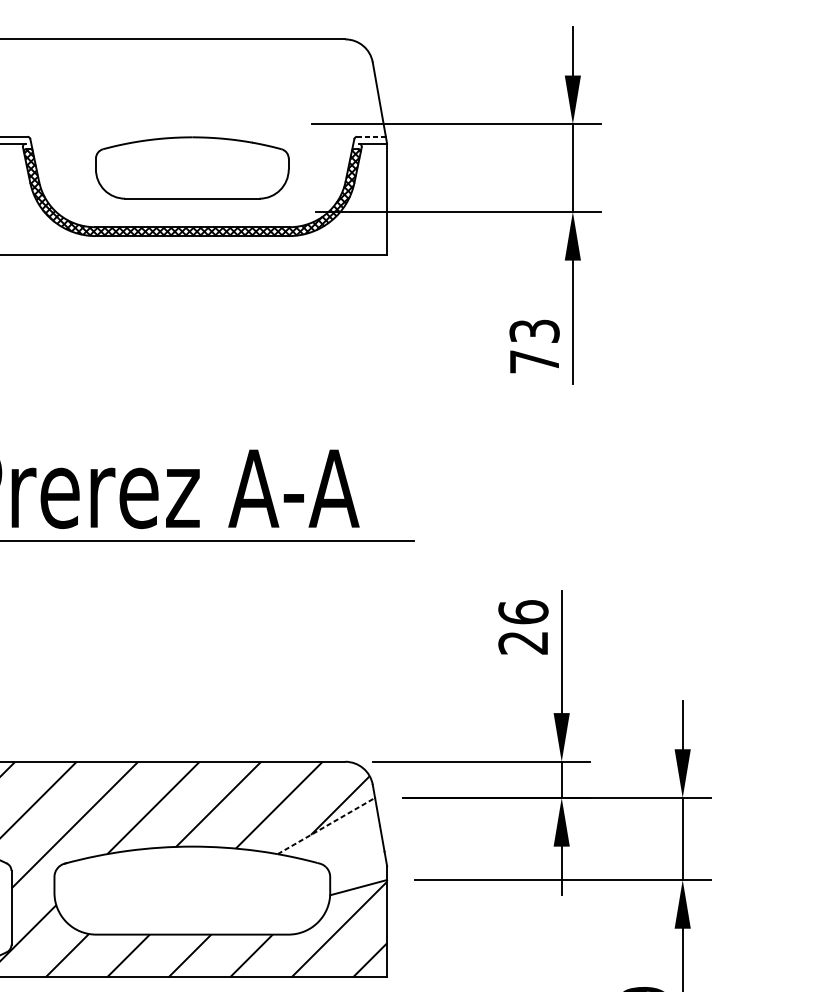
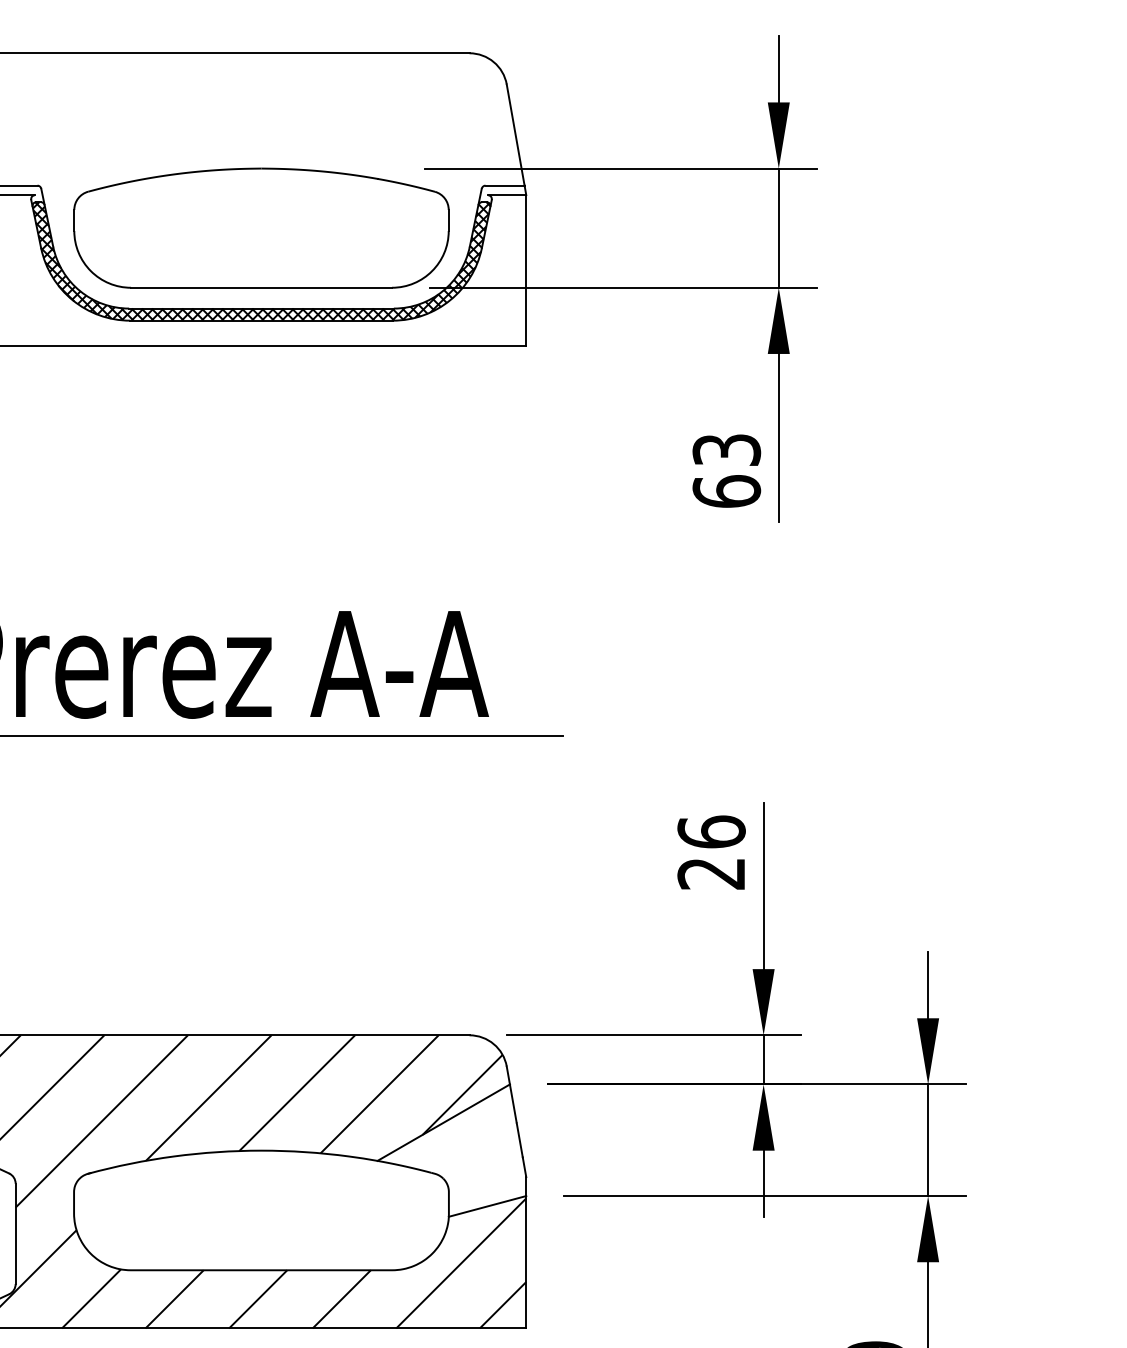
line: (371, 136) -> (505, 185), dashed -> solid
part: (192, 167) -> (261, 227), size x1.43
text: (534, 361) -> (726, 491), 73 -> 63
line: (326, 825) -> (444, 1122), dashed -> solid

